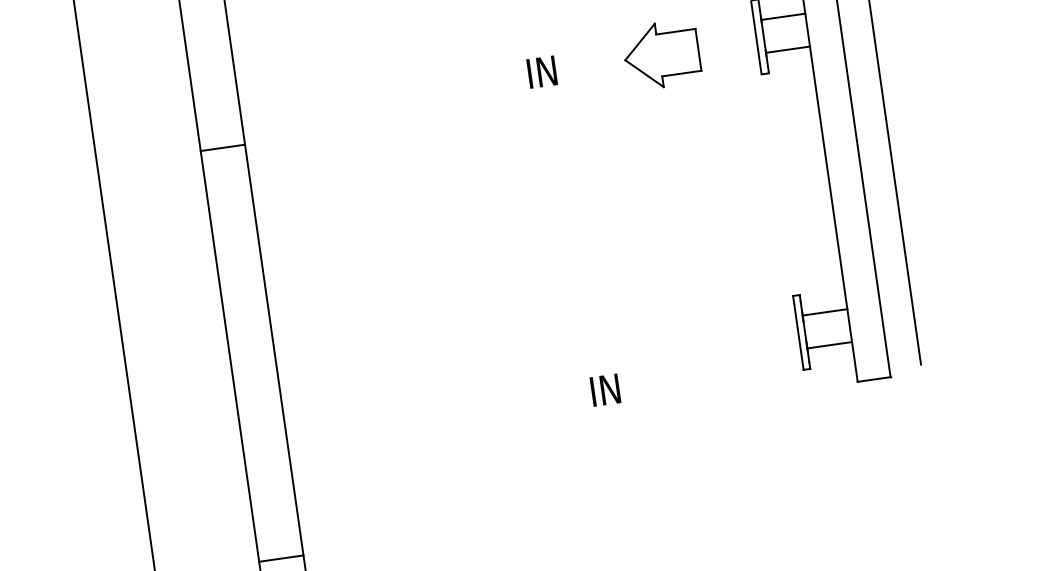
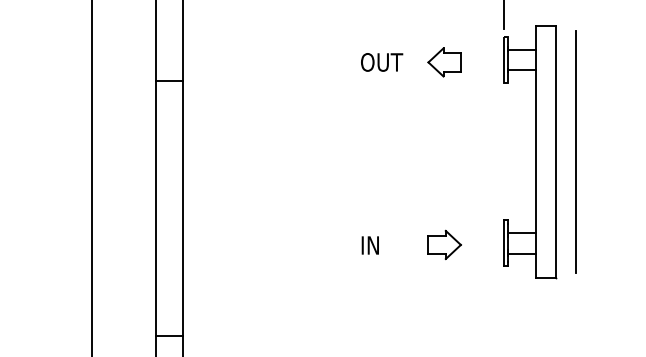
part: (661, 55) -> (444, 62), size x0.71
text: (561, 69) -> (382, 62), IN -> OUT
part: (703, 348) -> (444, 244), added
text: (604, 390) -> (369, 245), moved

